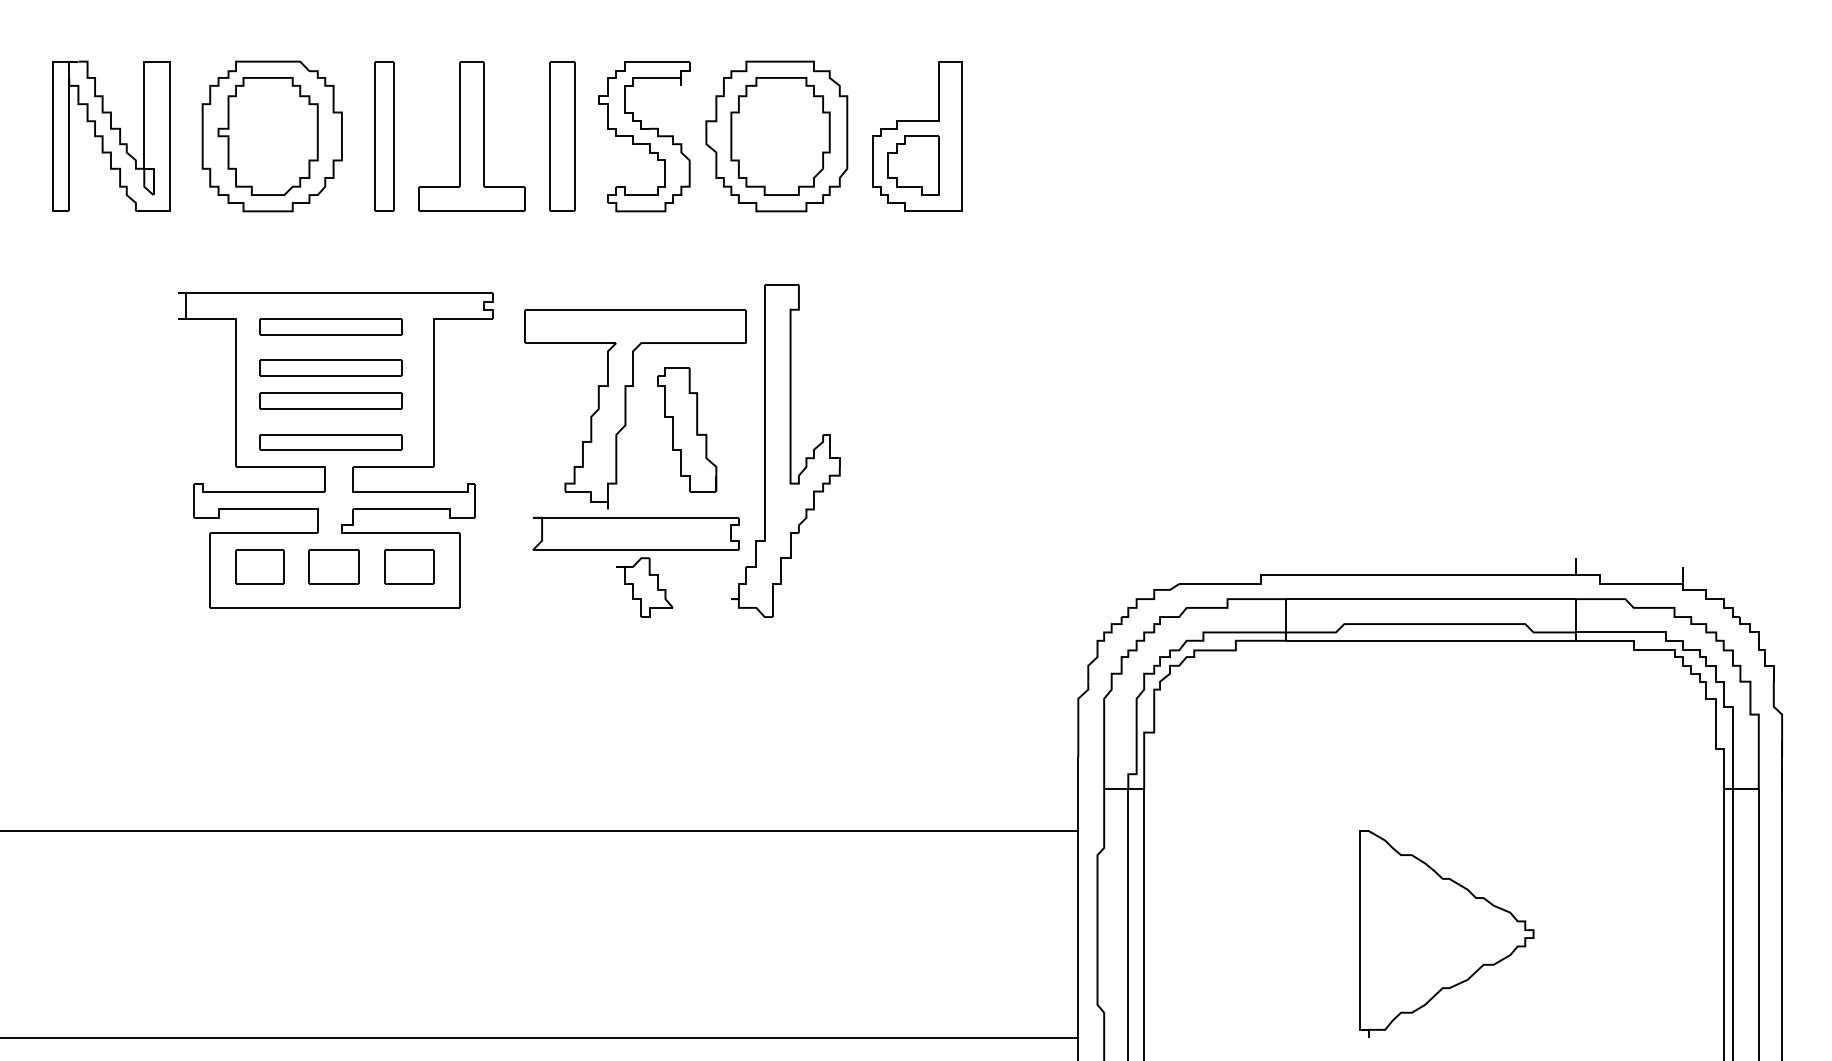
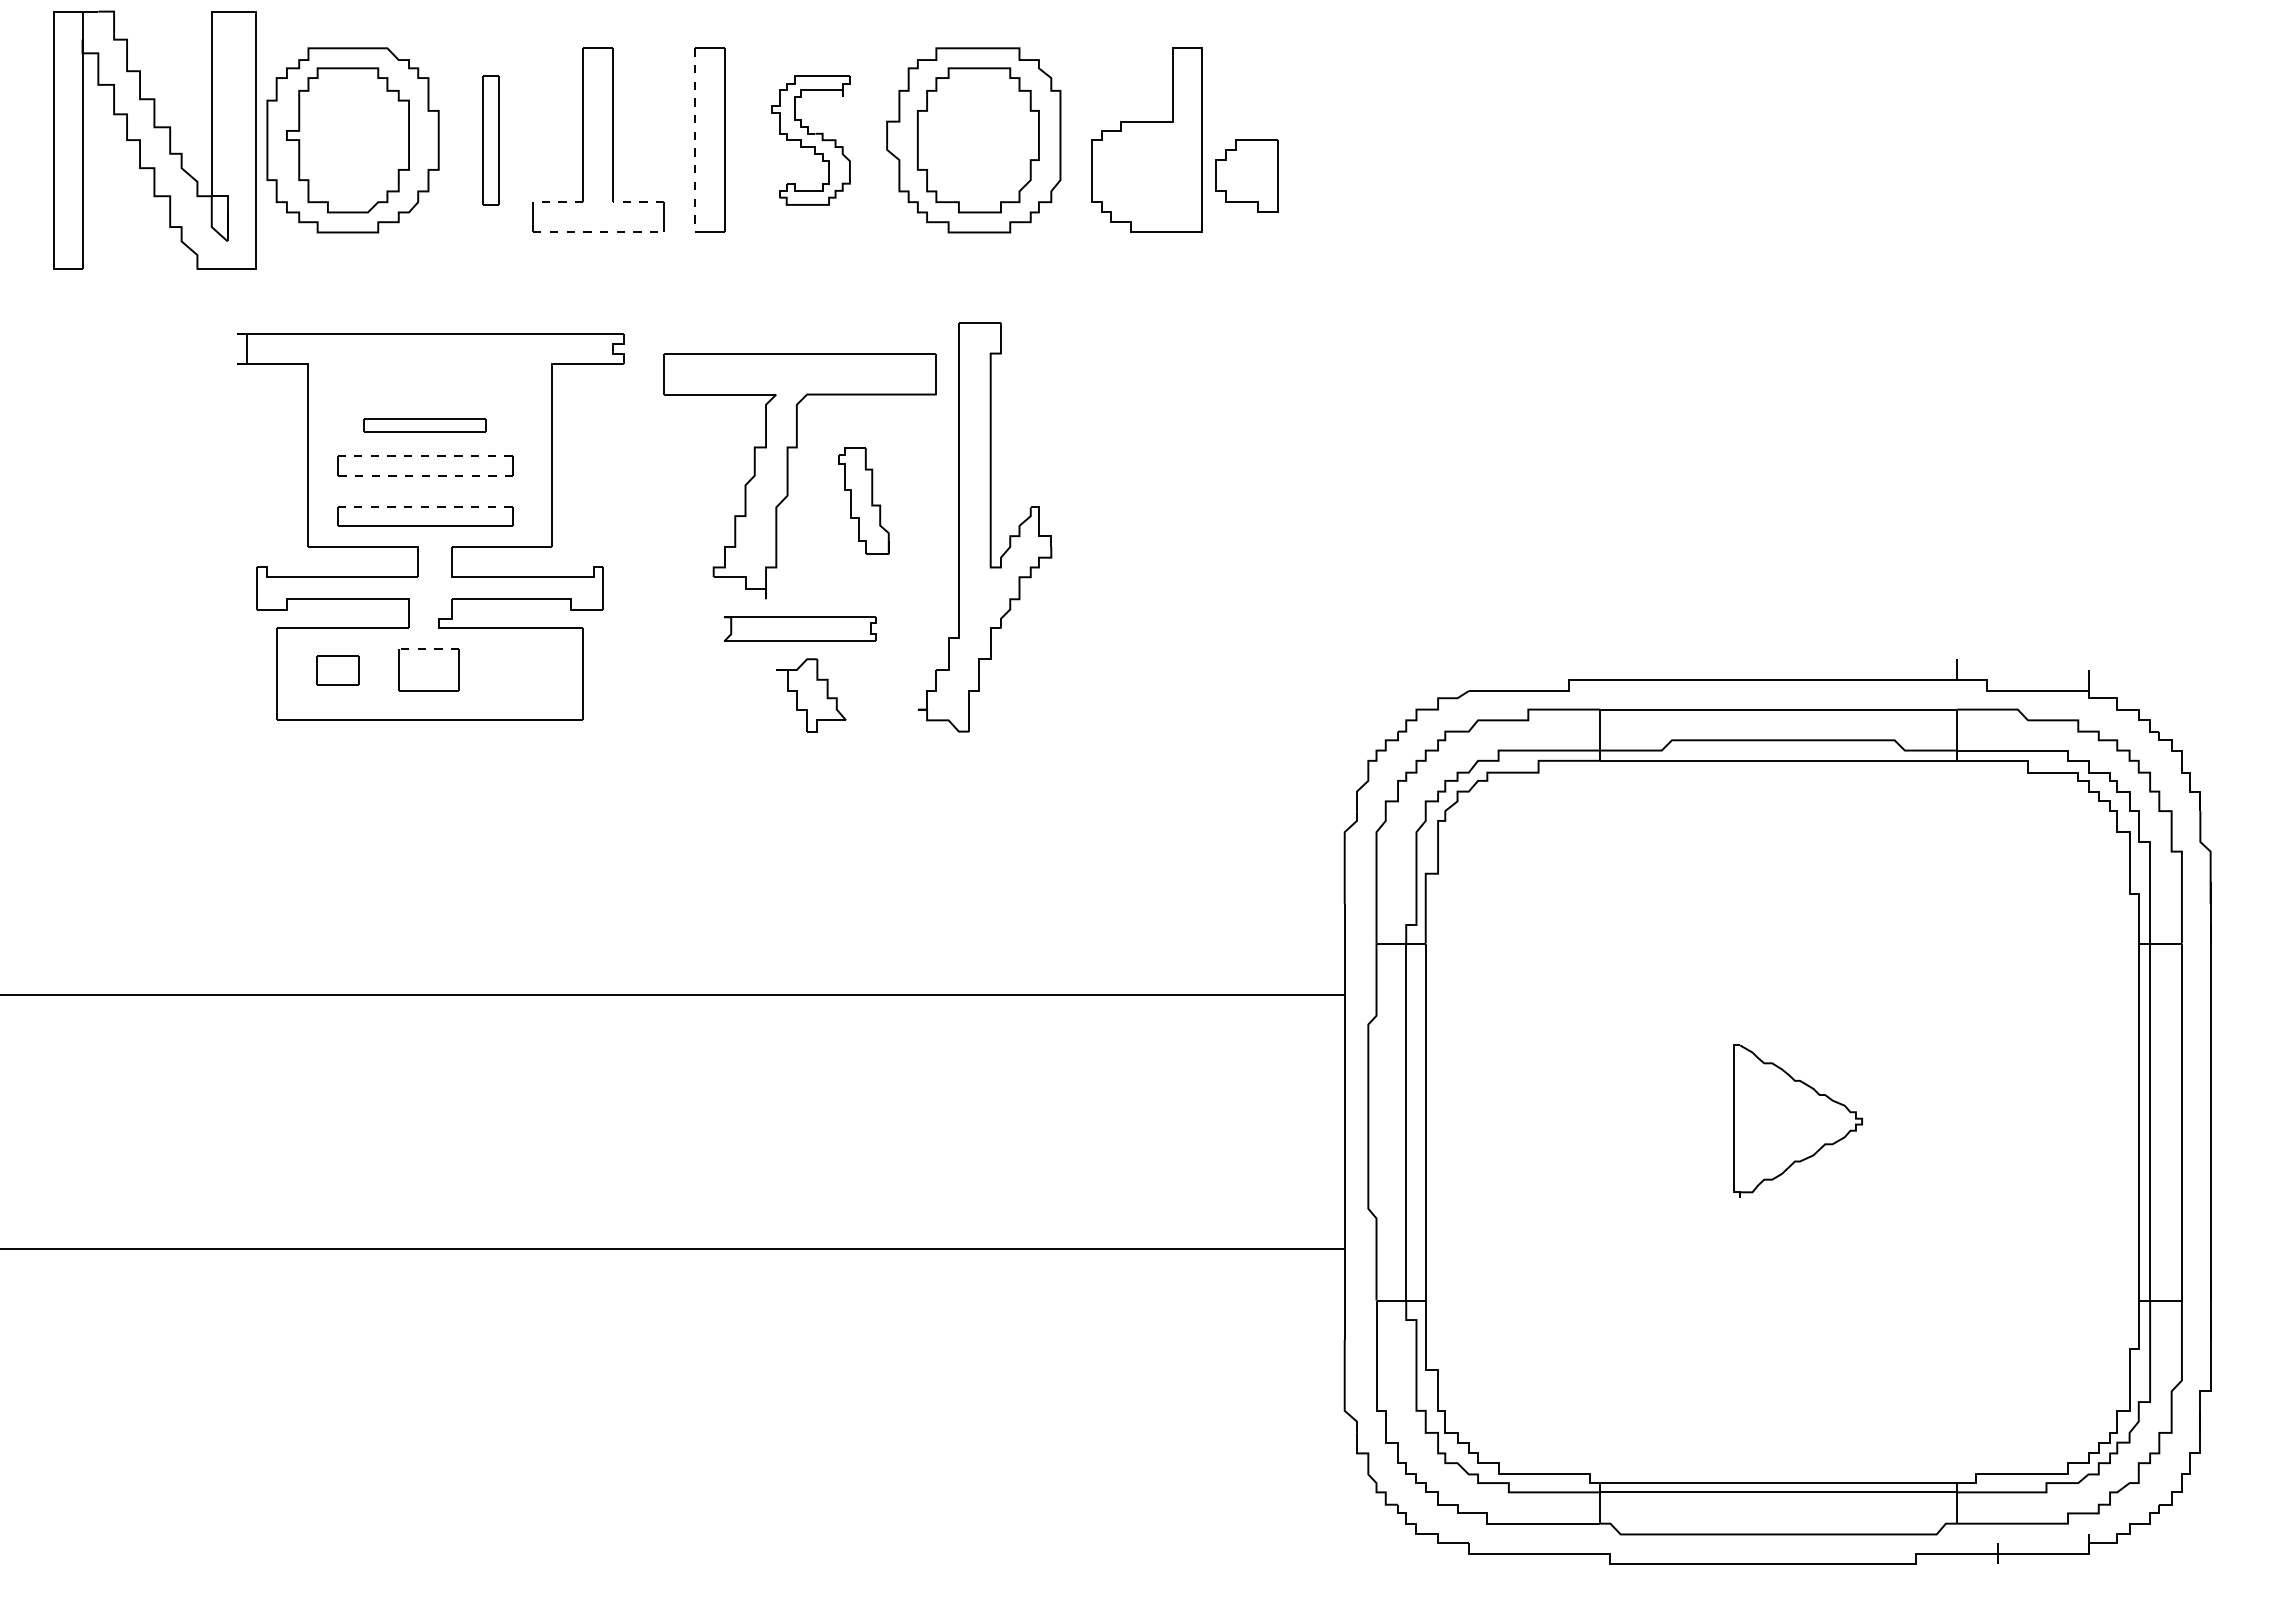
part: (110, 135) -> (154, 139), size x1.4
part: (384, 135) -> (490, 139), size x0.7
line: (550, 136) -> (695, 140), solid -> dashed
part: (644, 136) -> (810, 140), size x0.7
part: (913, 165) -> (1246, 175), moved
line: (438, 186) -> (557, 202), solid -> dashed
line: (504, 186) -> (638, 202), solid -> dashed
line: (471, 211) -> (598, 232), solid -> dashed
part: (331, 326) -> (425, 374), removed
part: (331, 368) -> (425, 425), size x0.7
line: (330, 393) -> (424, 456), solid -> dashed
line: (331, 408) -> (425, 475), solid -> dashed
part: (687, 429) -> (863, 500), size x0.7
line: (330, 434) -> (424, 507), solid -> dashed
part: (635, 533) -> (800, 628), size x0.6
line: (333, 550) -> (428, 649), solid -> dashed
part: (259, 566) -> (337, 669), size x0.7
part: (409, 566) -> (521, 669), removed
part: (1446, 933) -> (1797, 1121), size x0.6

